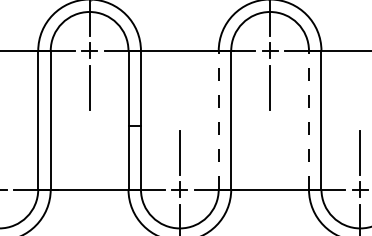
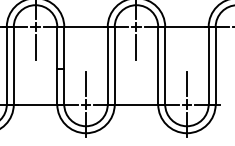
line: (218, 119) -> (107, 65), dashed -> solid
line: (309, 119) -> (158, 65), dashed -> solid

